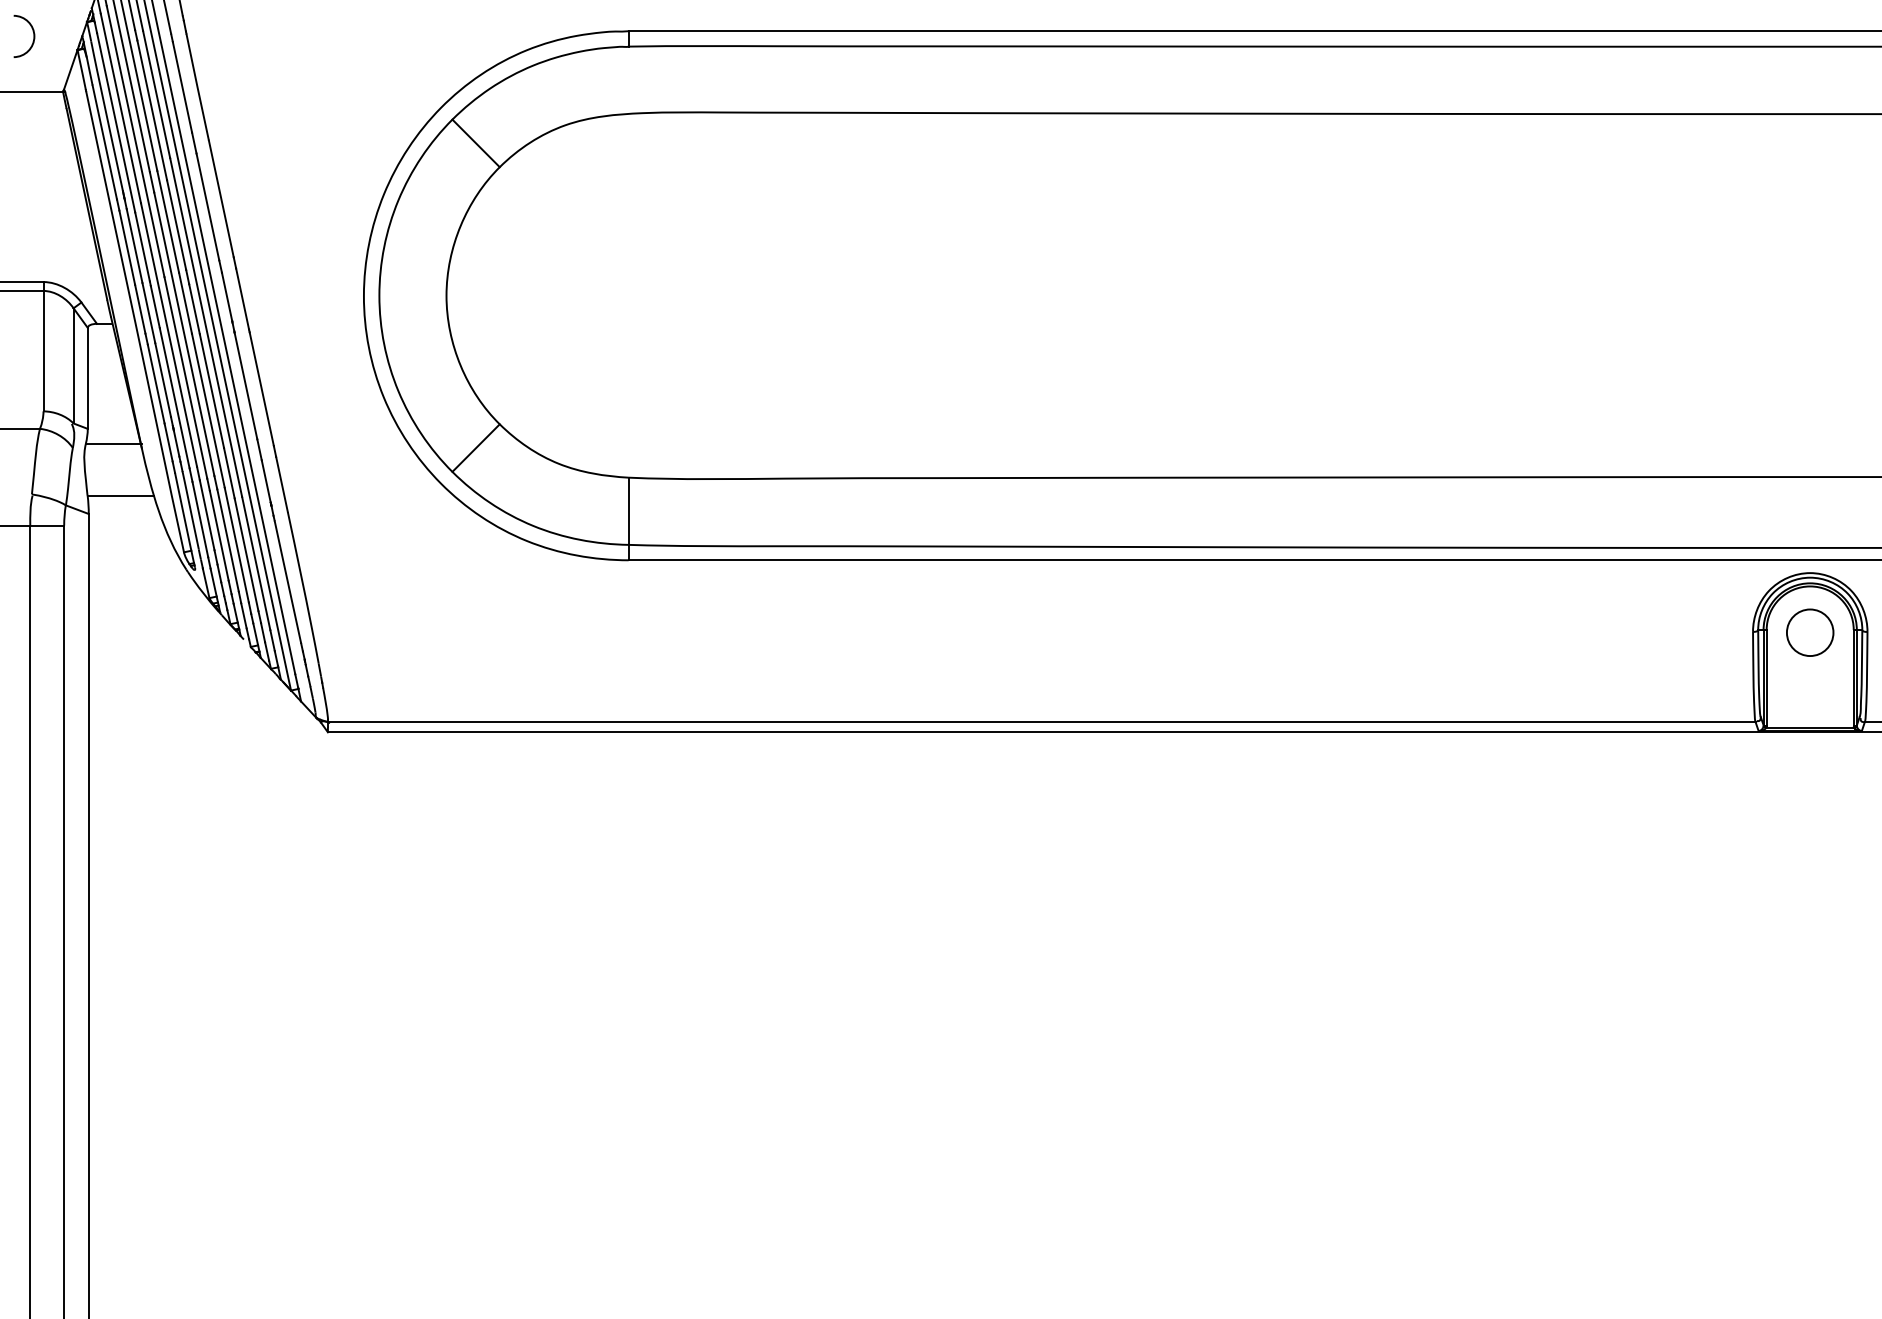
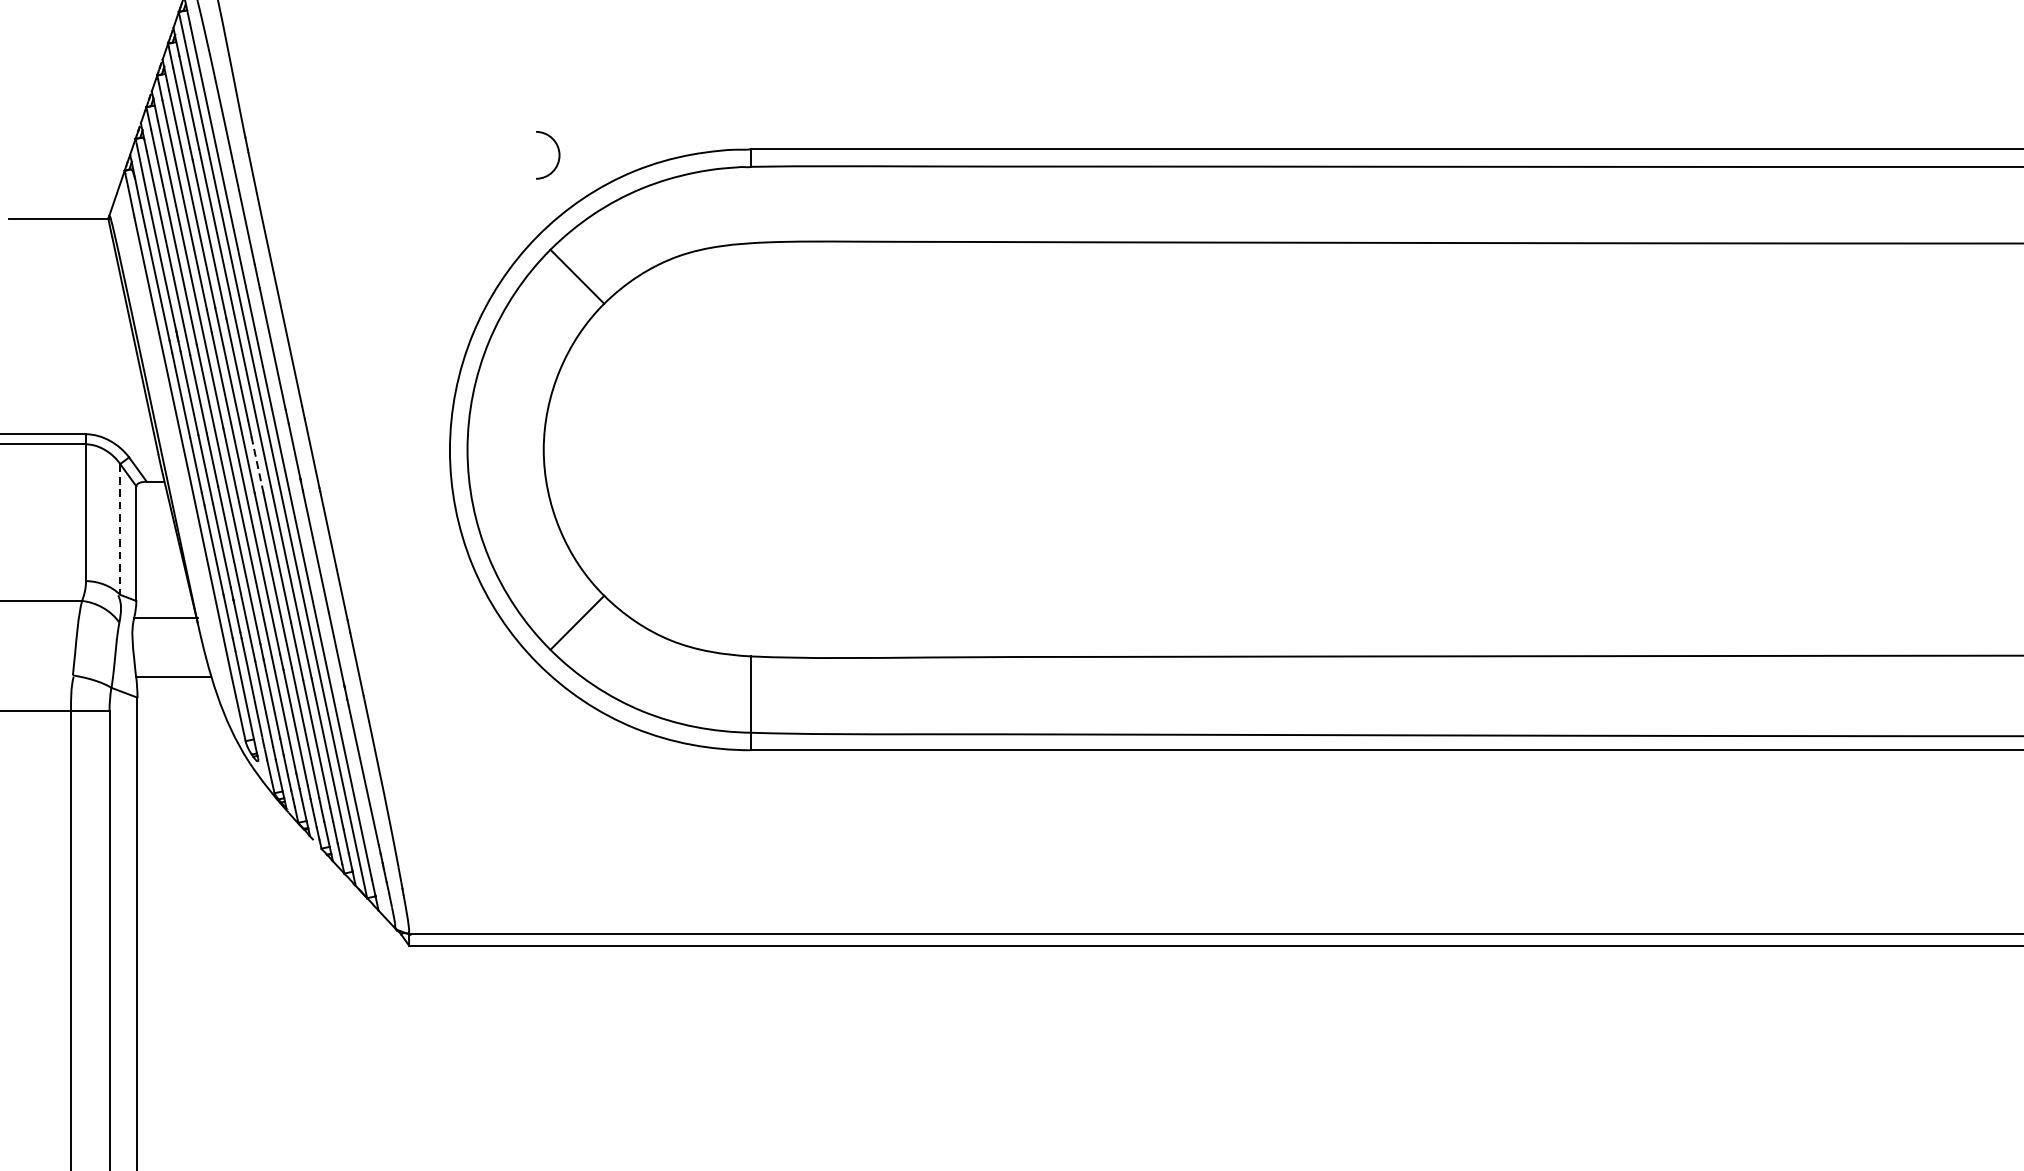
arc: (32, 31) -> (557, 149), moved
line: (194, 309) -> (257, 465), solid -> dashed
line: (73, 365) -> (120, 529), solid -> dashed

